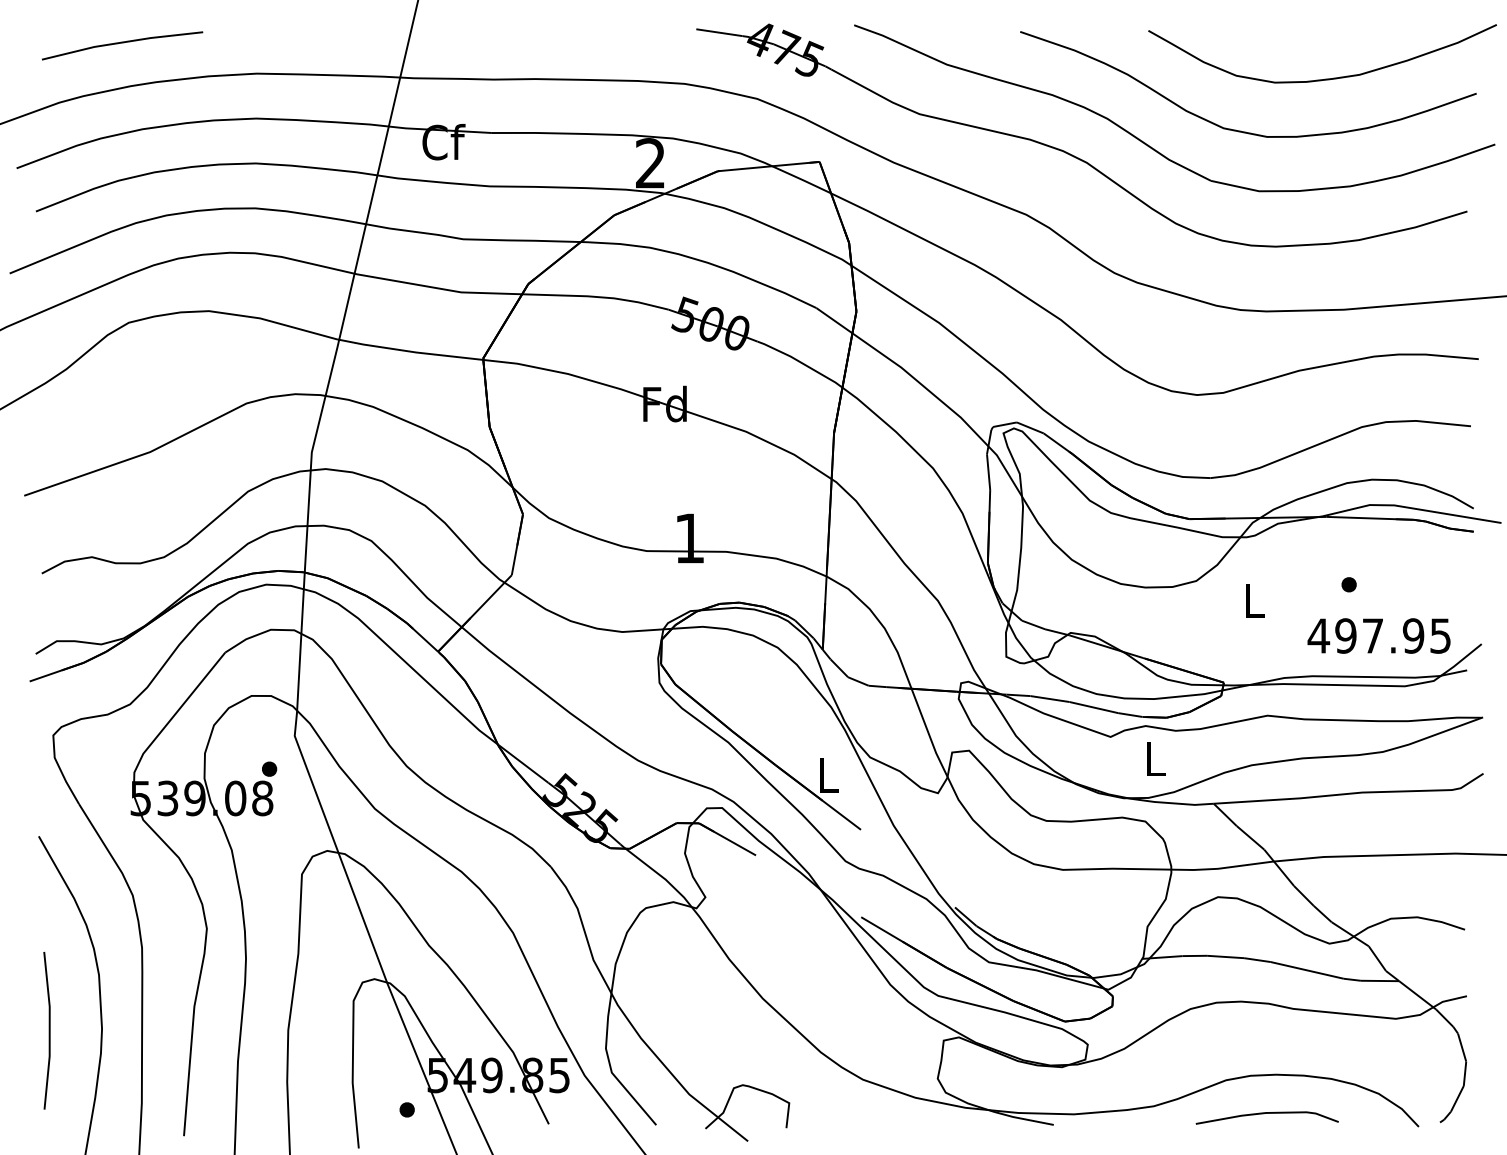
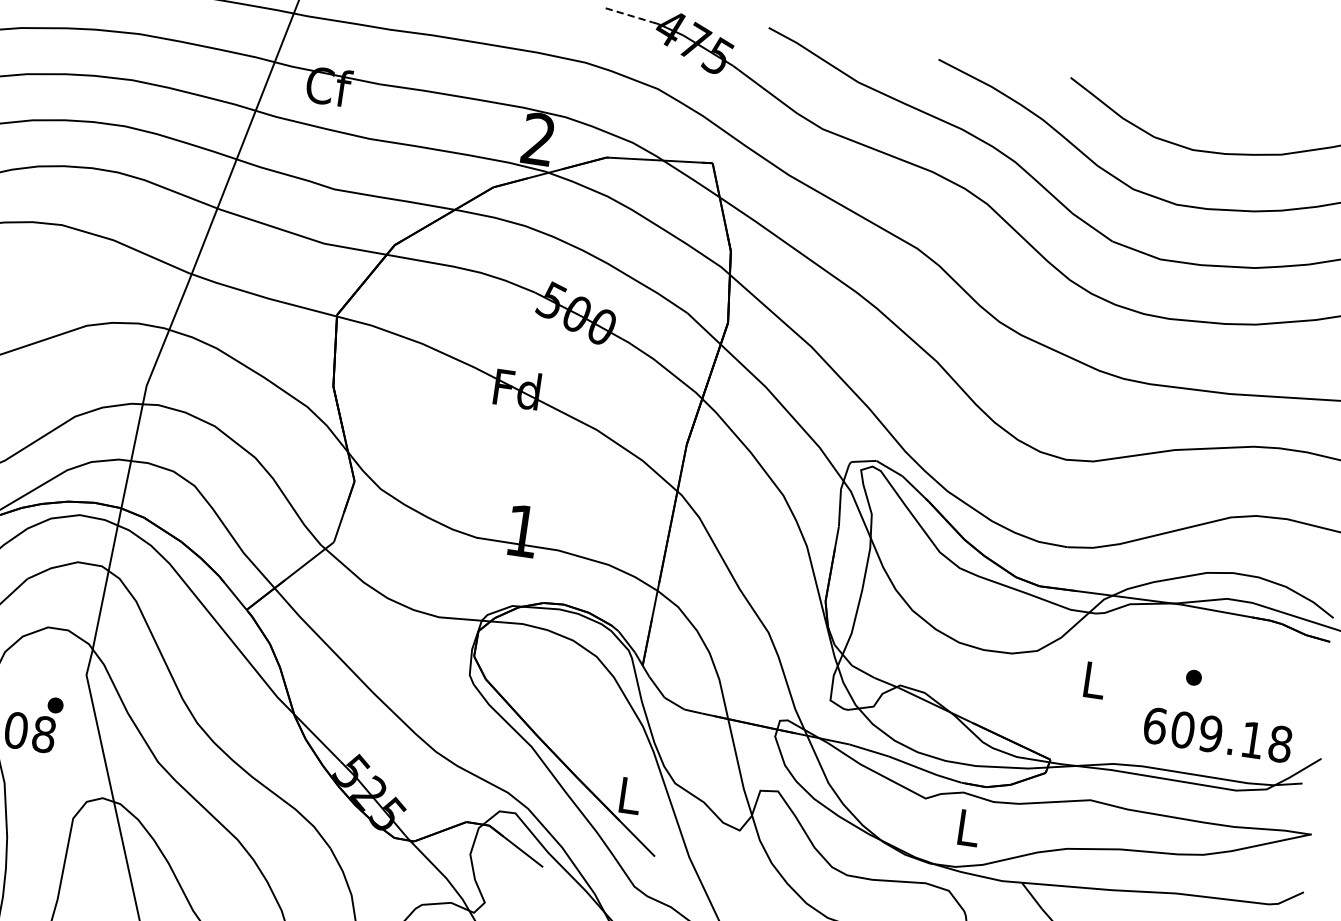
line: (719, 32) -> (629, 15), solid -> dashed
text: (1379, 635) -> (1217, 734), 497.95 -> 609.18

